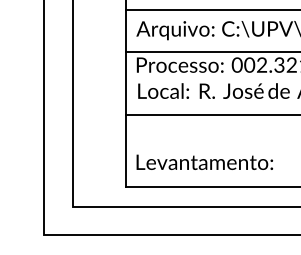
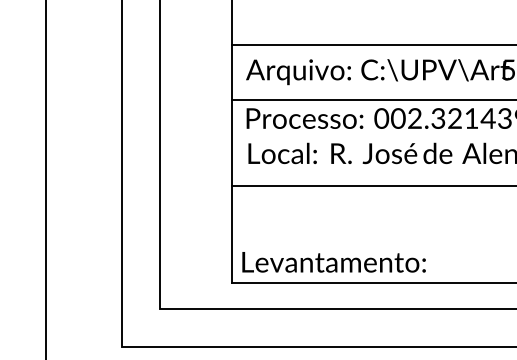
text: (204, 162) -> (333, 262), moved

